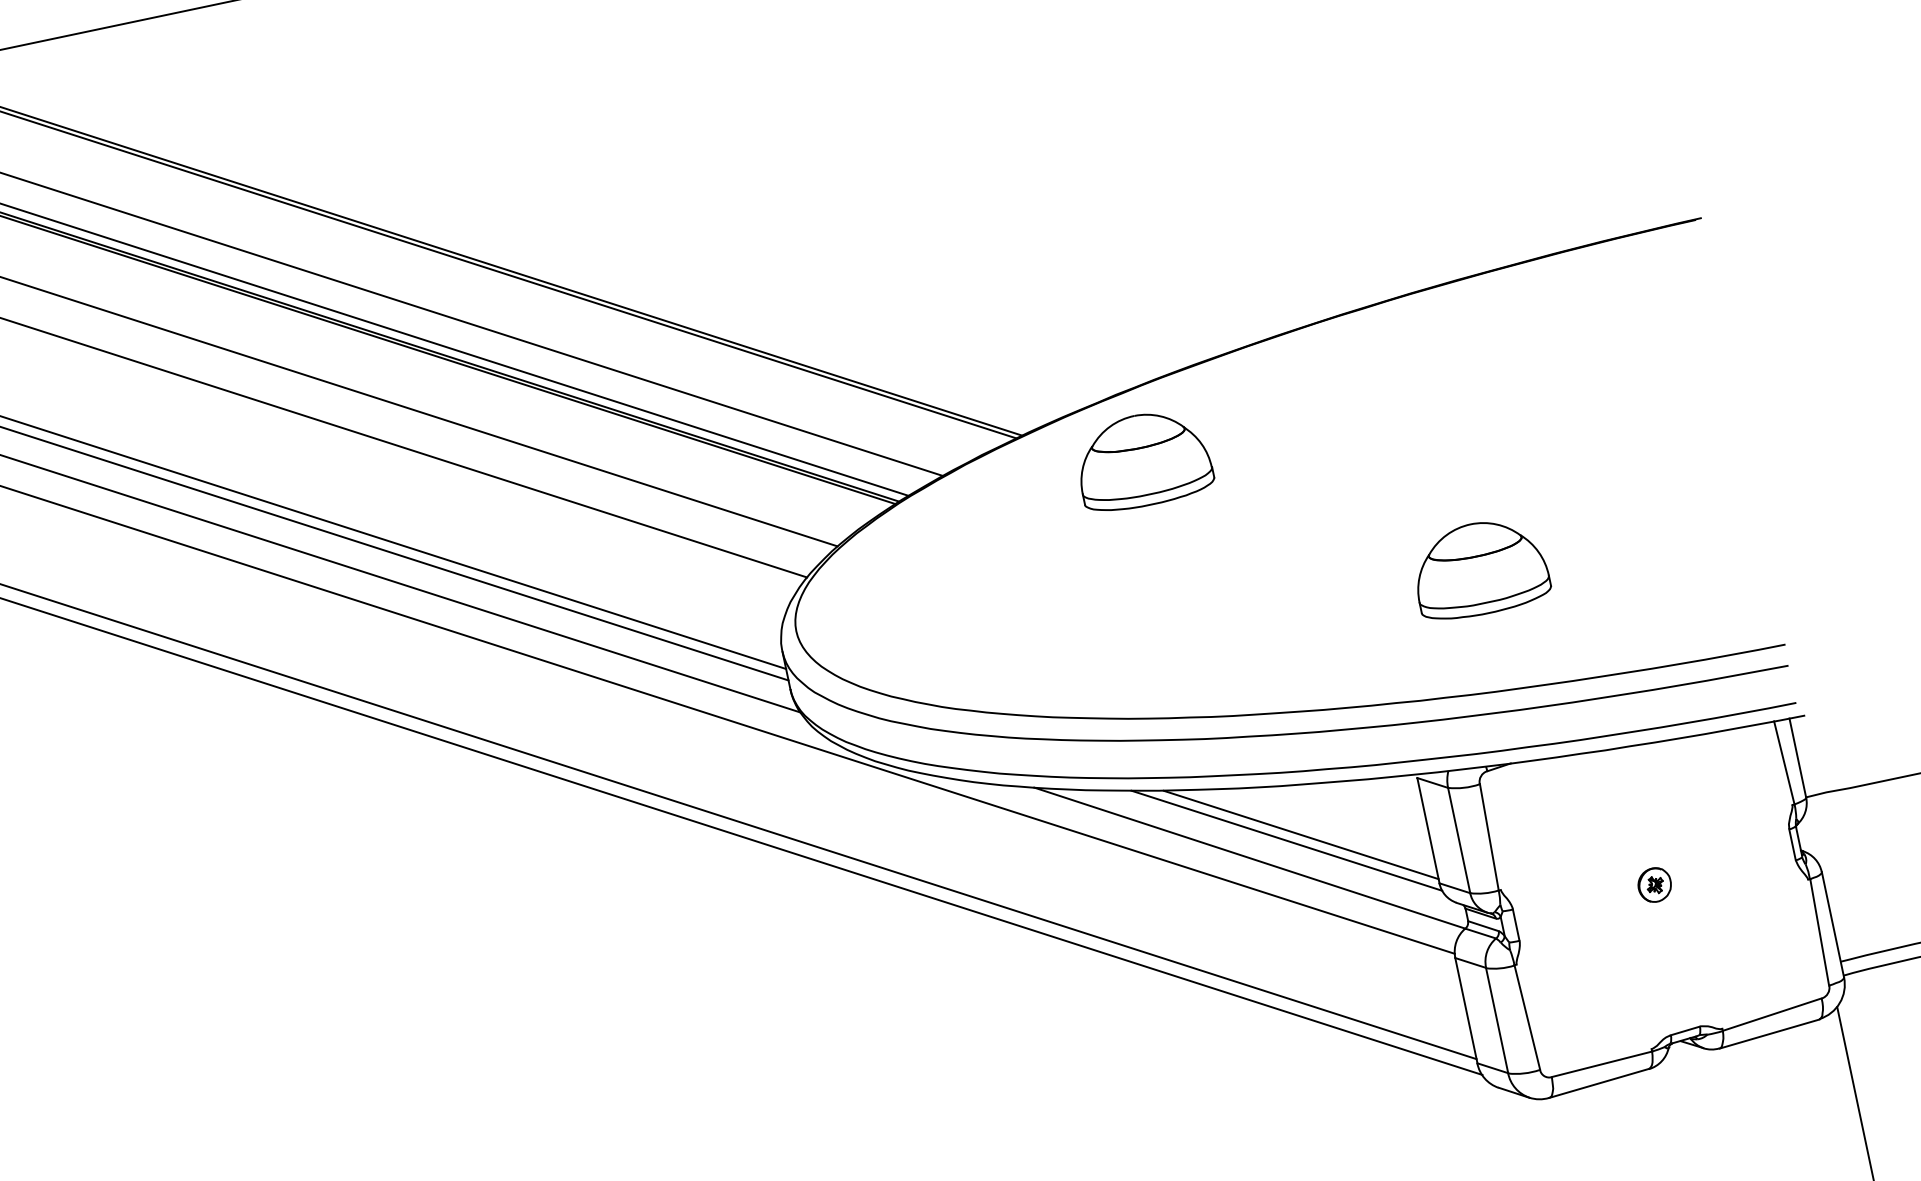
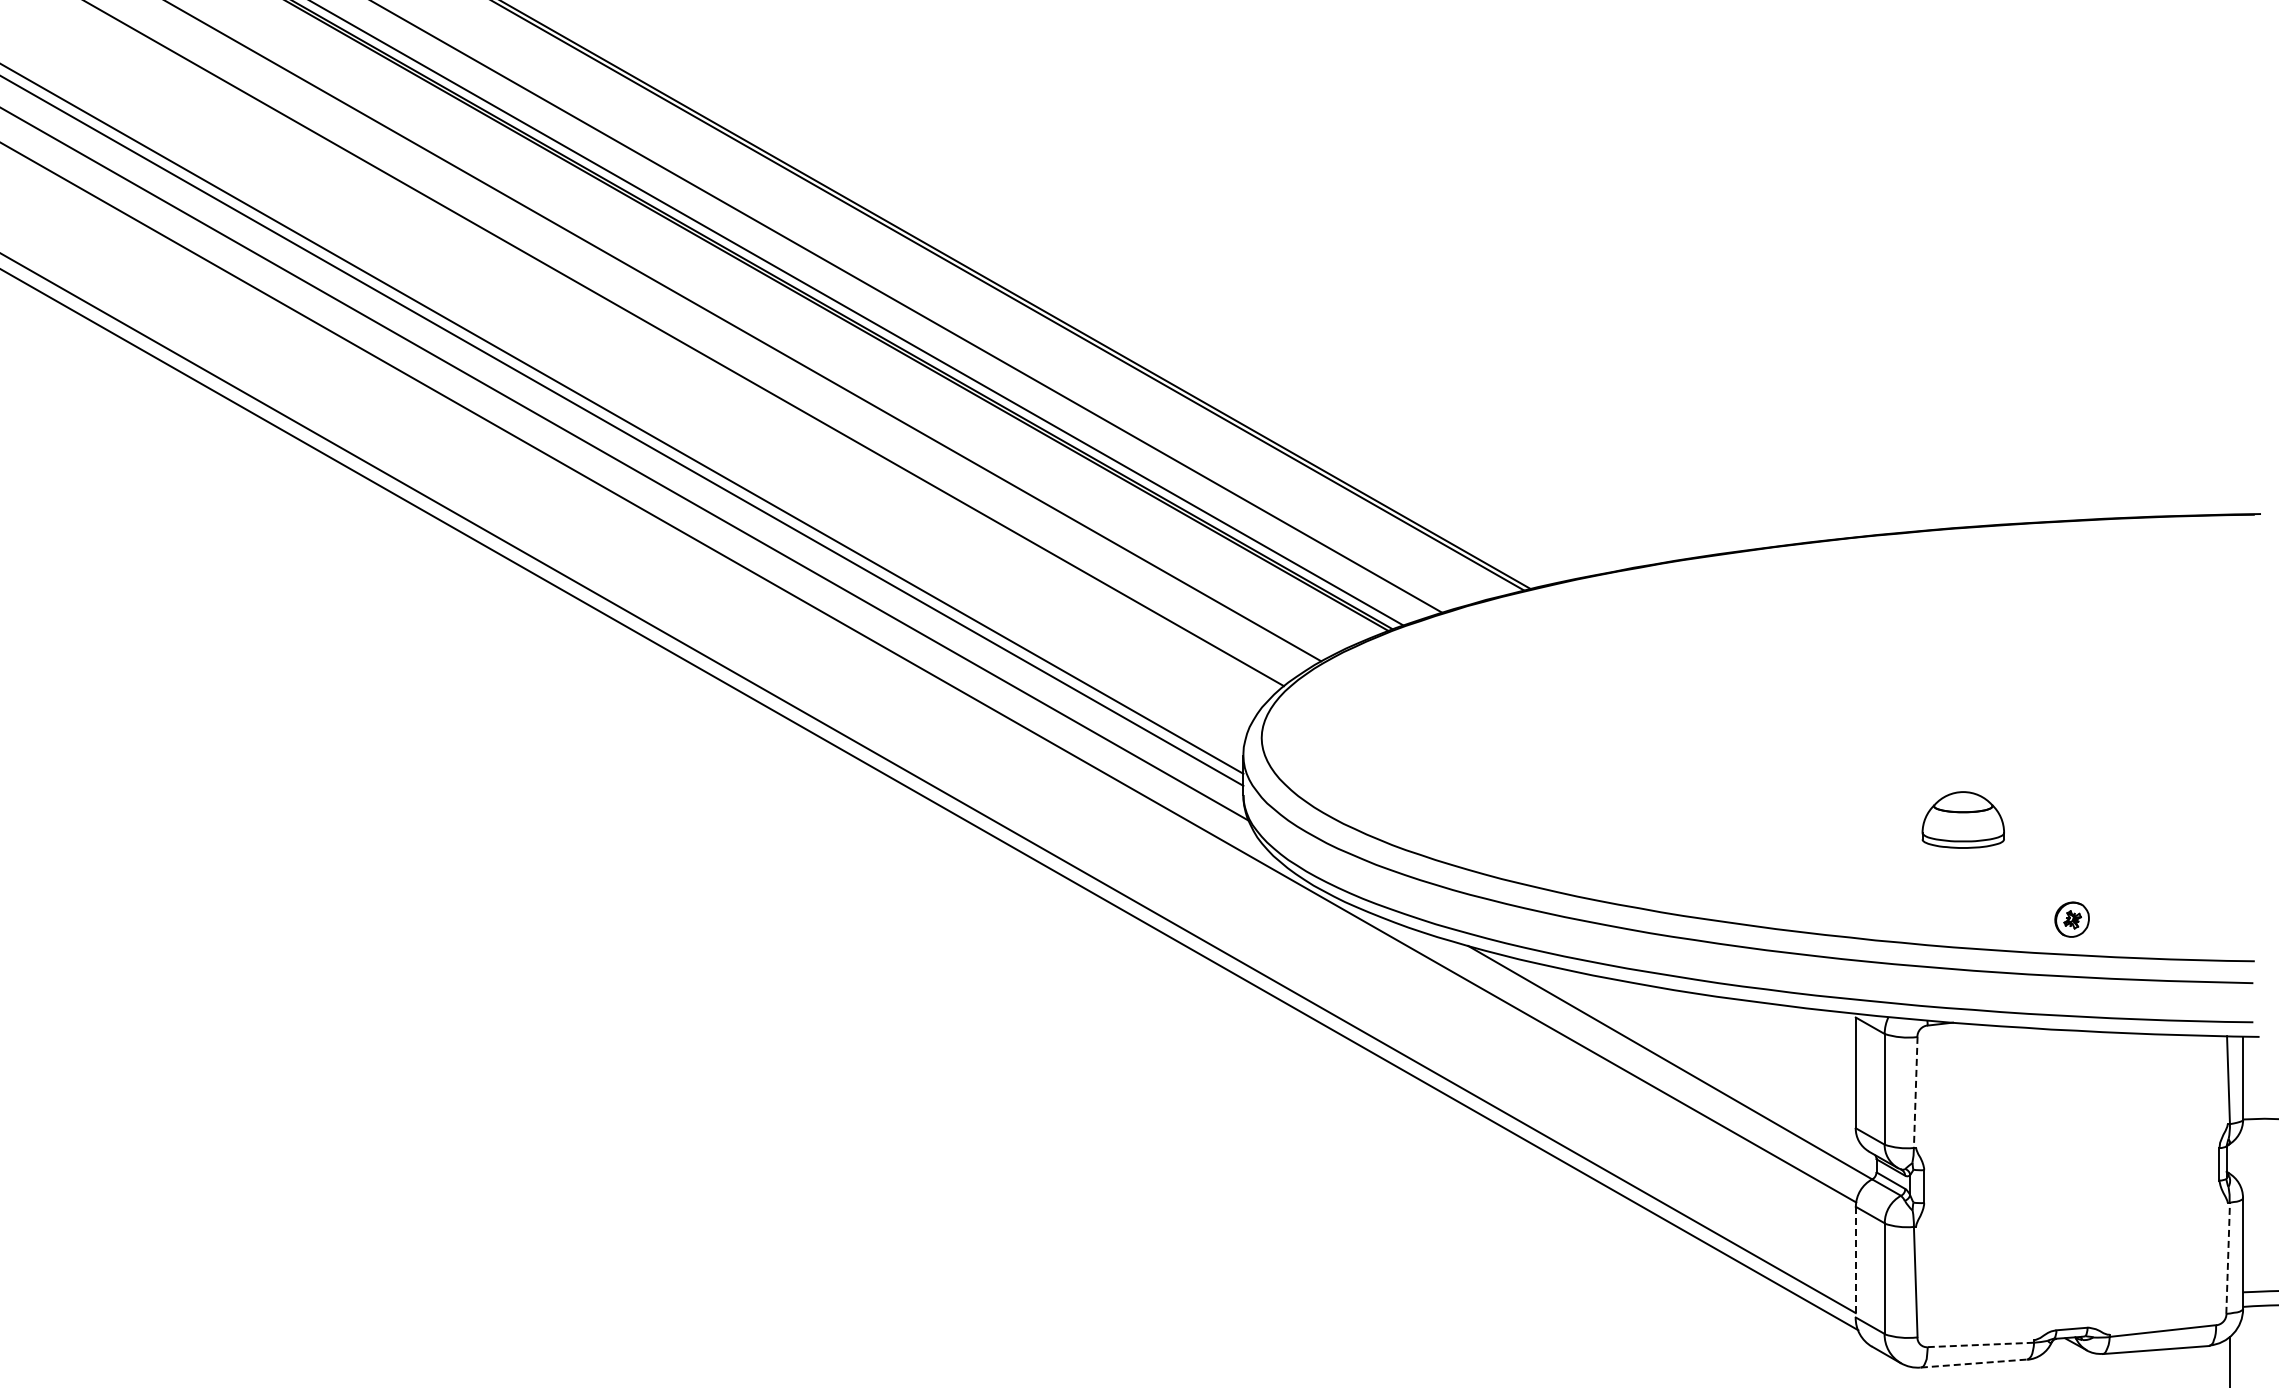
part: (1142, 460) -> (1646, 639), removed
part: (1480, 568) -> (1963, 819), size x0.6
line: (1300, 834) -> (1726, 1049), removed
line: (1489, 837) -> (1915, 1092), solid -> dashed
line: (1286, 840) -> (1710, 1052), removed
part: (1654, 885) -> (2071, 919), moved
line: (1820, 932) -> (2228, 1258), solid -> dashed
line: (1466, 1011) -> (1855, 1262), solid -> dashed
line: (1602, 1063) -> (1981, 1344), solid -> dashed
line: (1599, 1083) -> (1974, 1363), solid -> dashed

